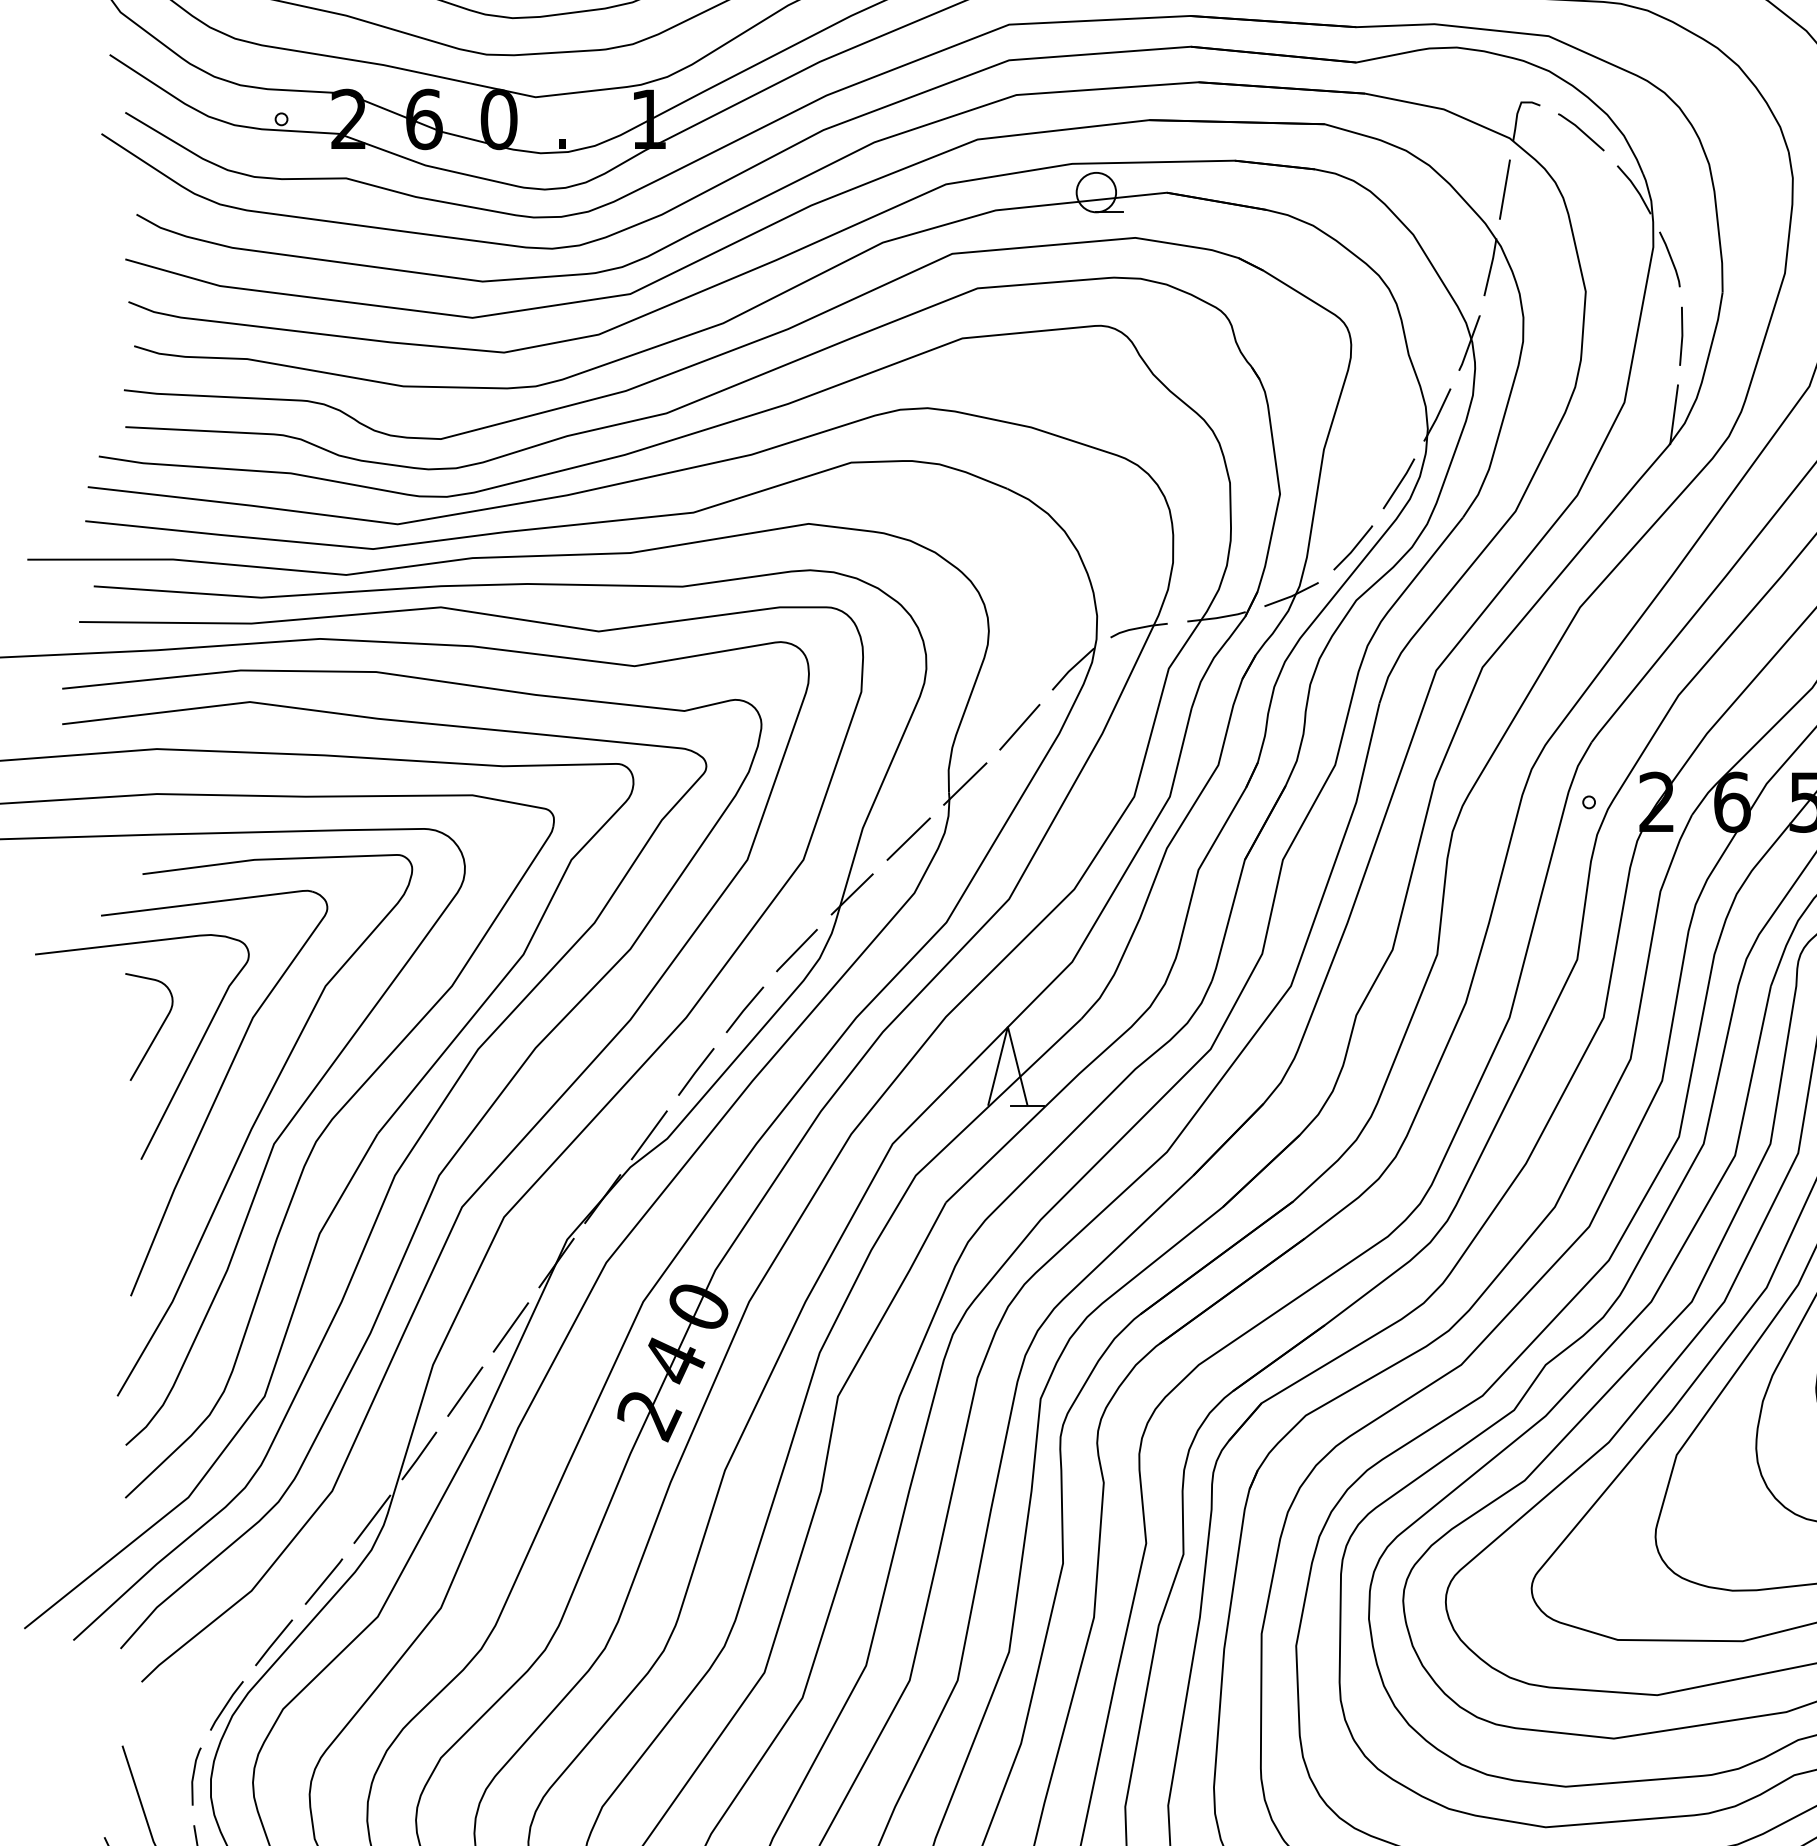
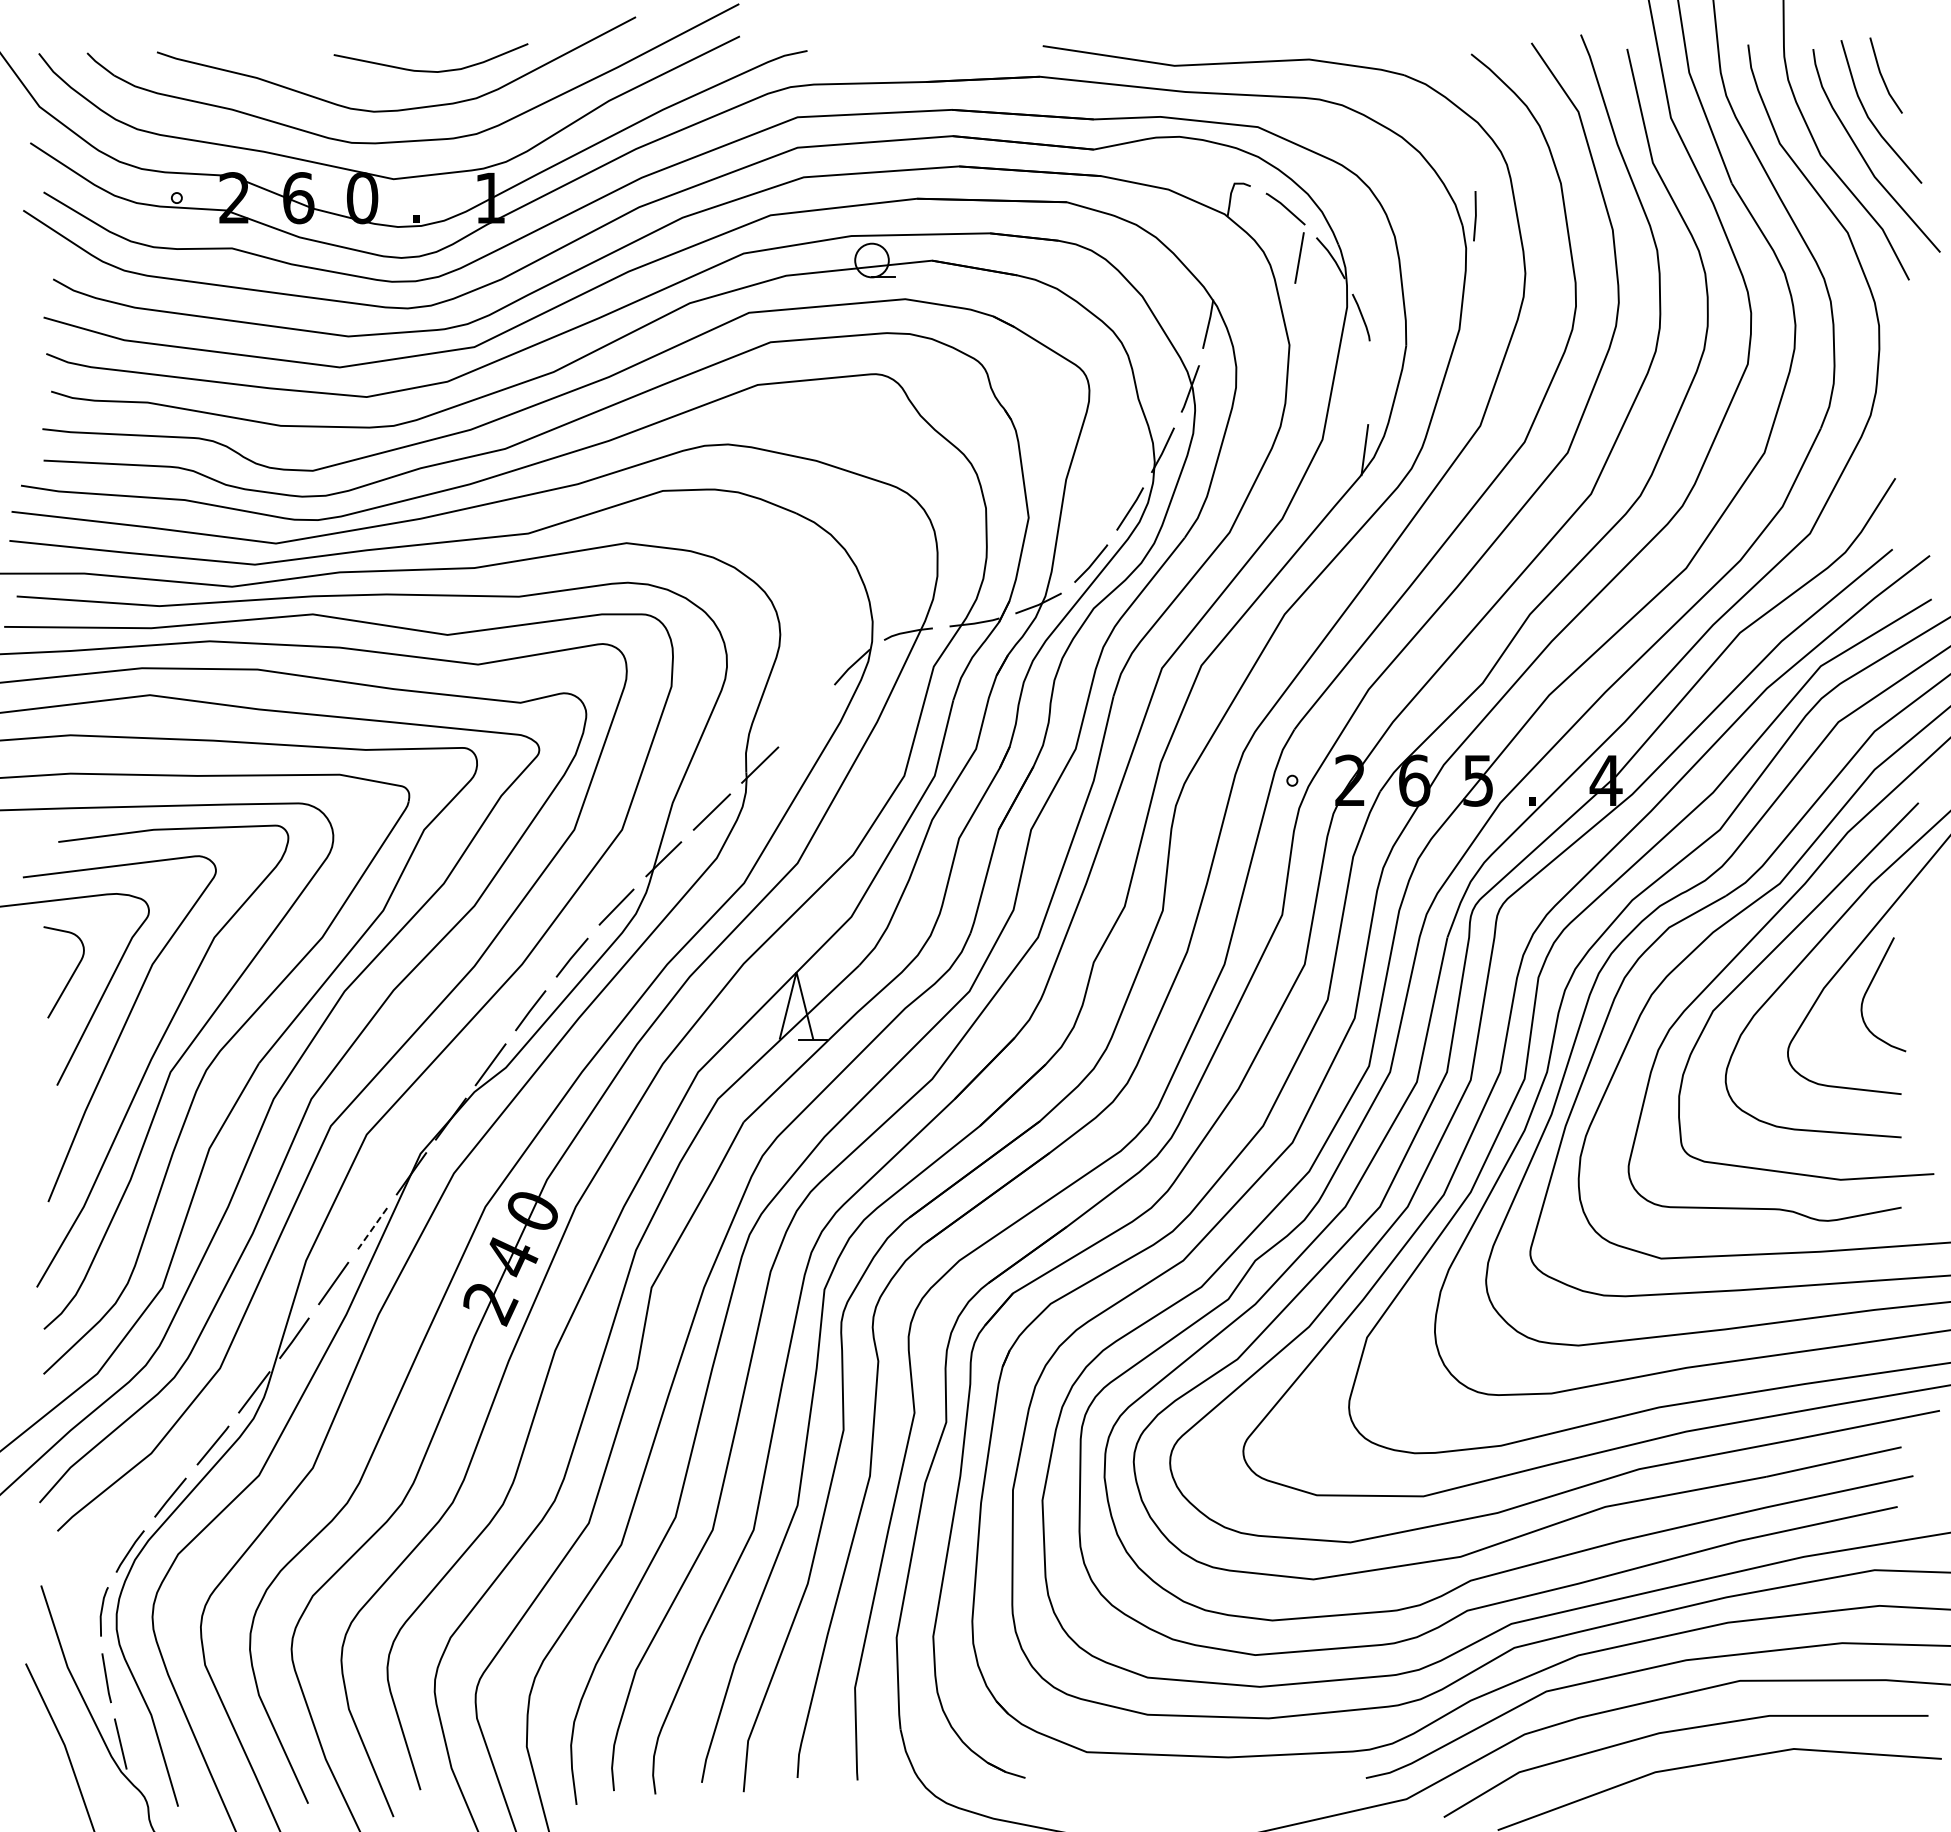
line: (1504, 189) -> (1299, 257), moved
line: (1681, 336) -> (1475, 216), moved
line: (1019, 727) -> (806, 716), removed
line: (510, 1328) -> (372, 1229), solid -> dashed

